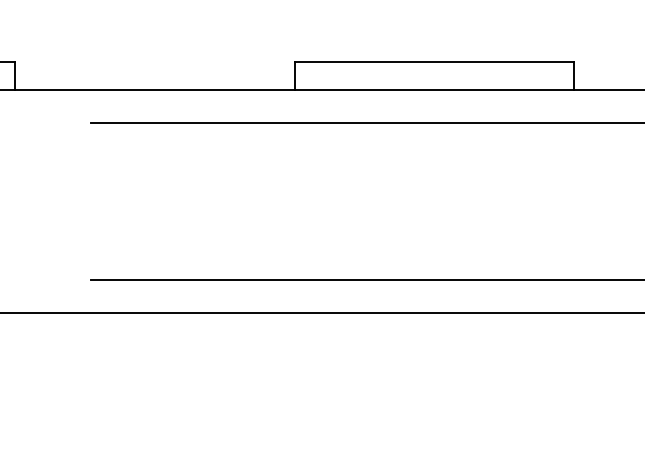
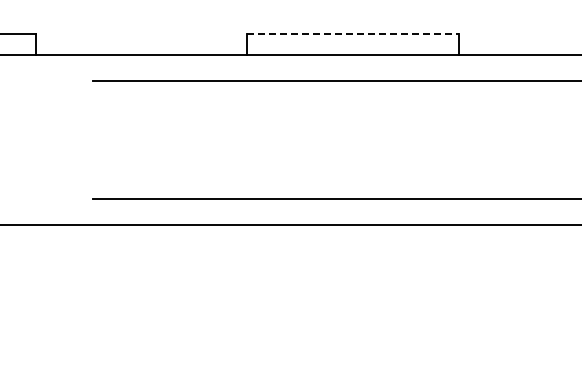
line: (435, 61) -> (353, 34), solid -> dashed

